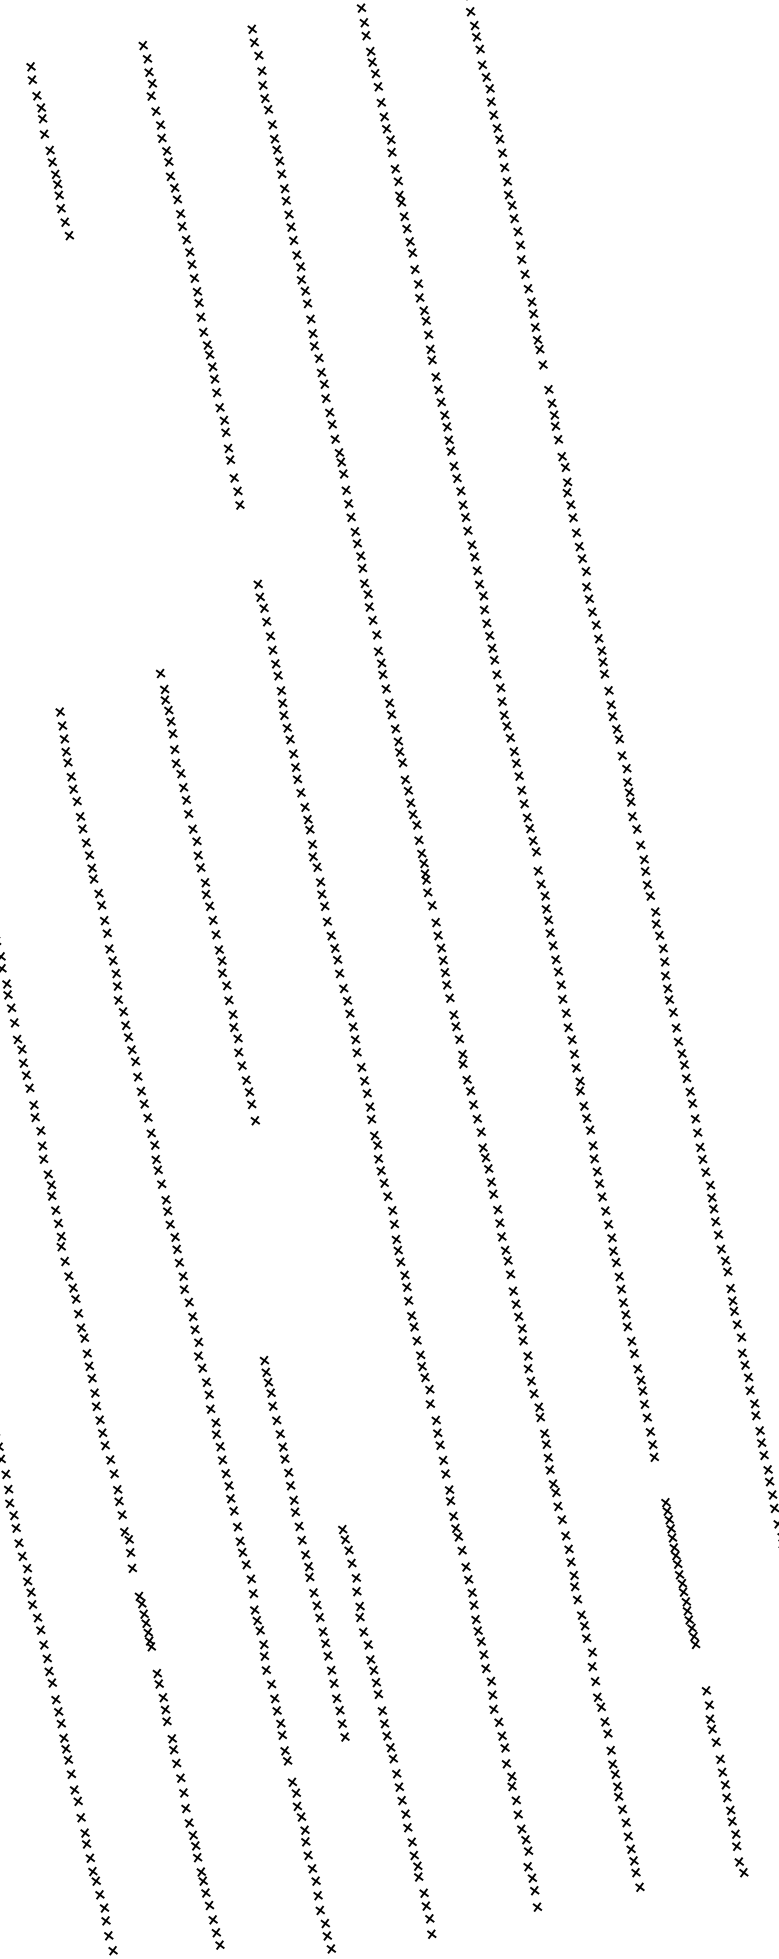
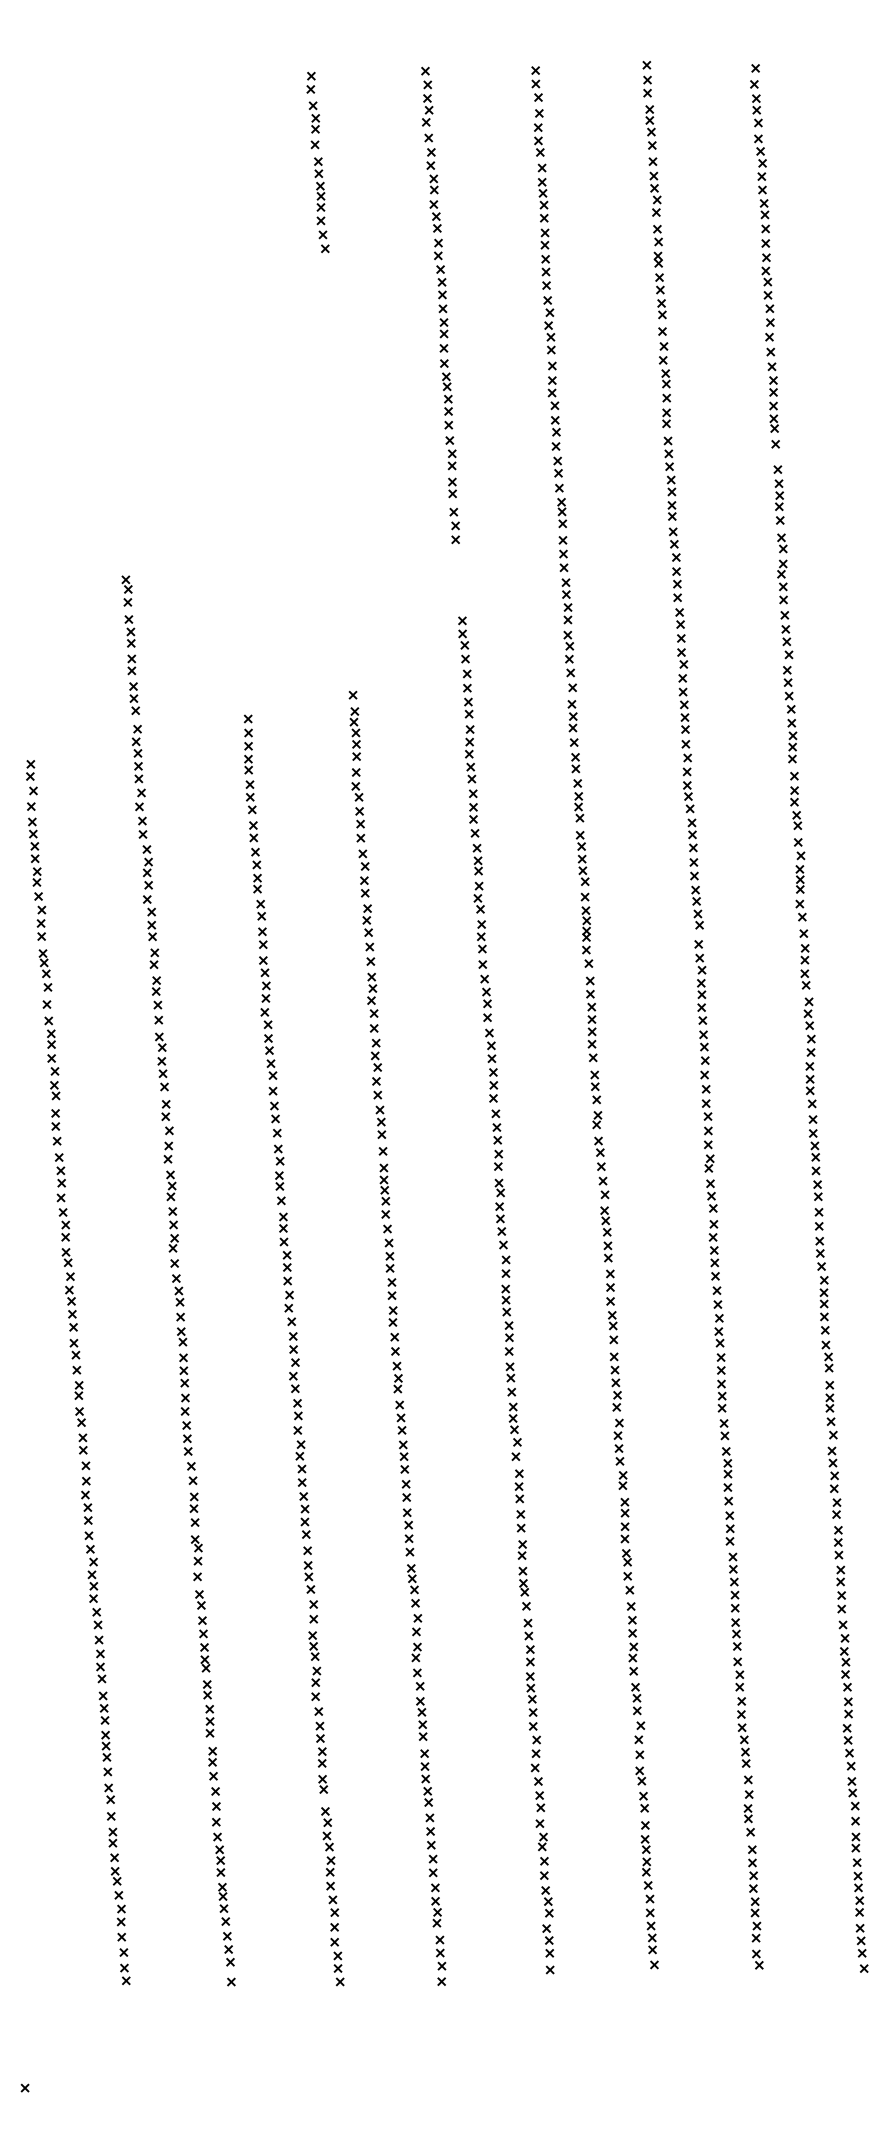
part: (304, 1548) -> (396, 1359), moved
part: (680, 1572) -> (739, 1659), size x1.43
part: (145, 1621) -> (202, 1631), size x1.43

